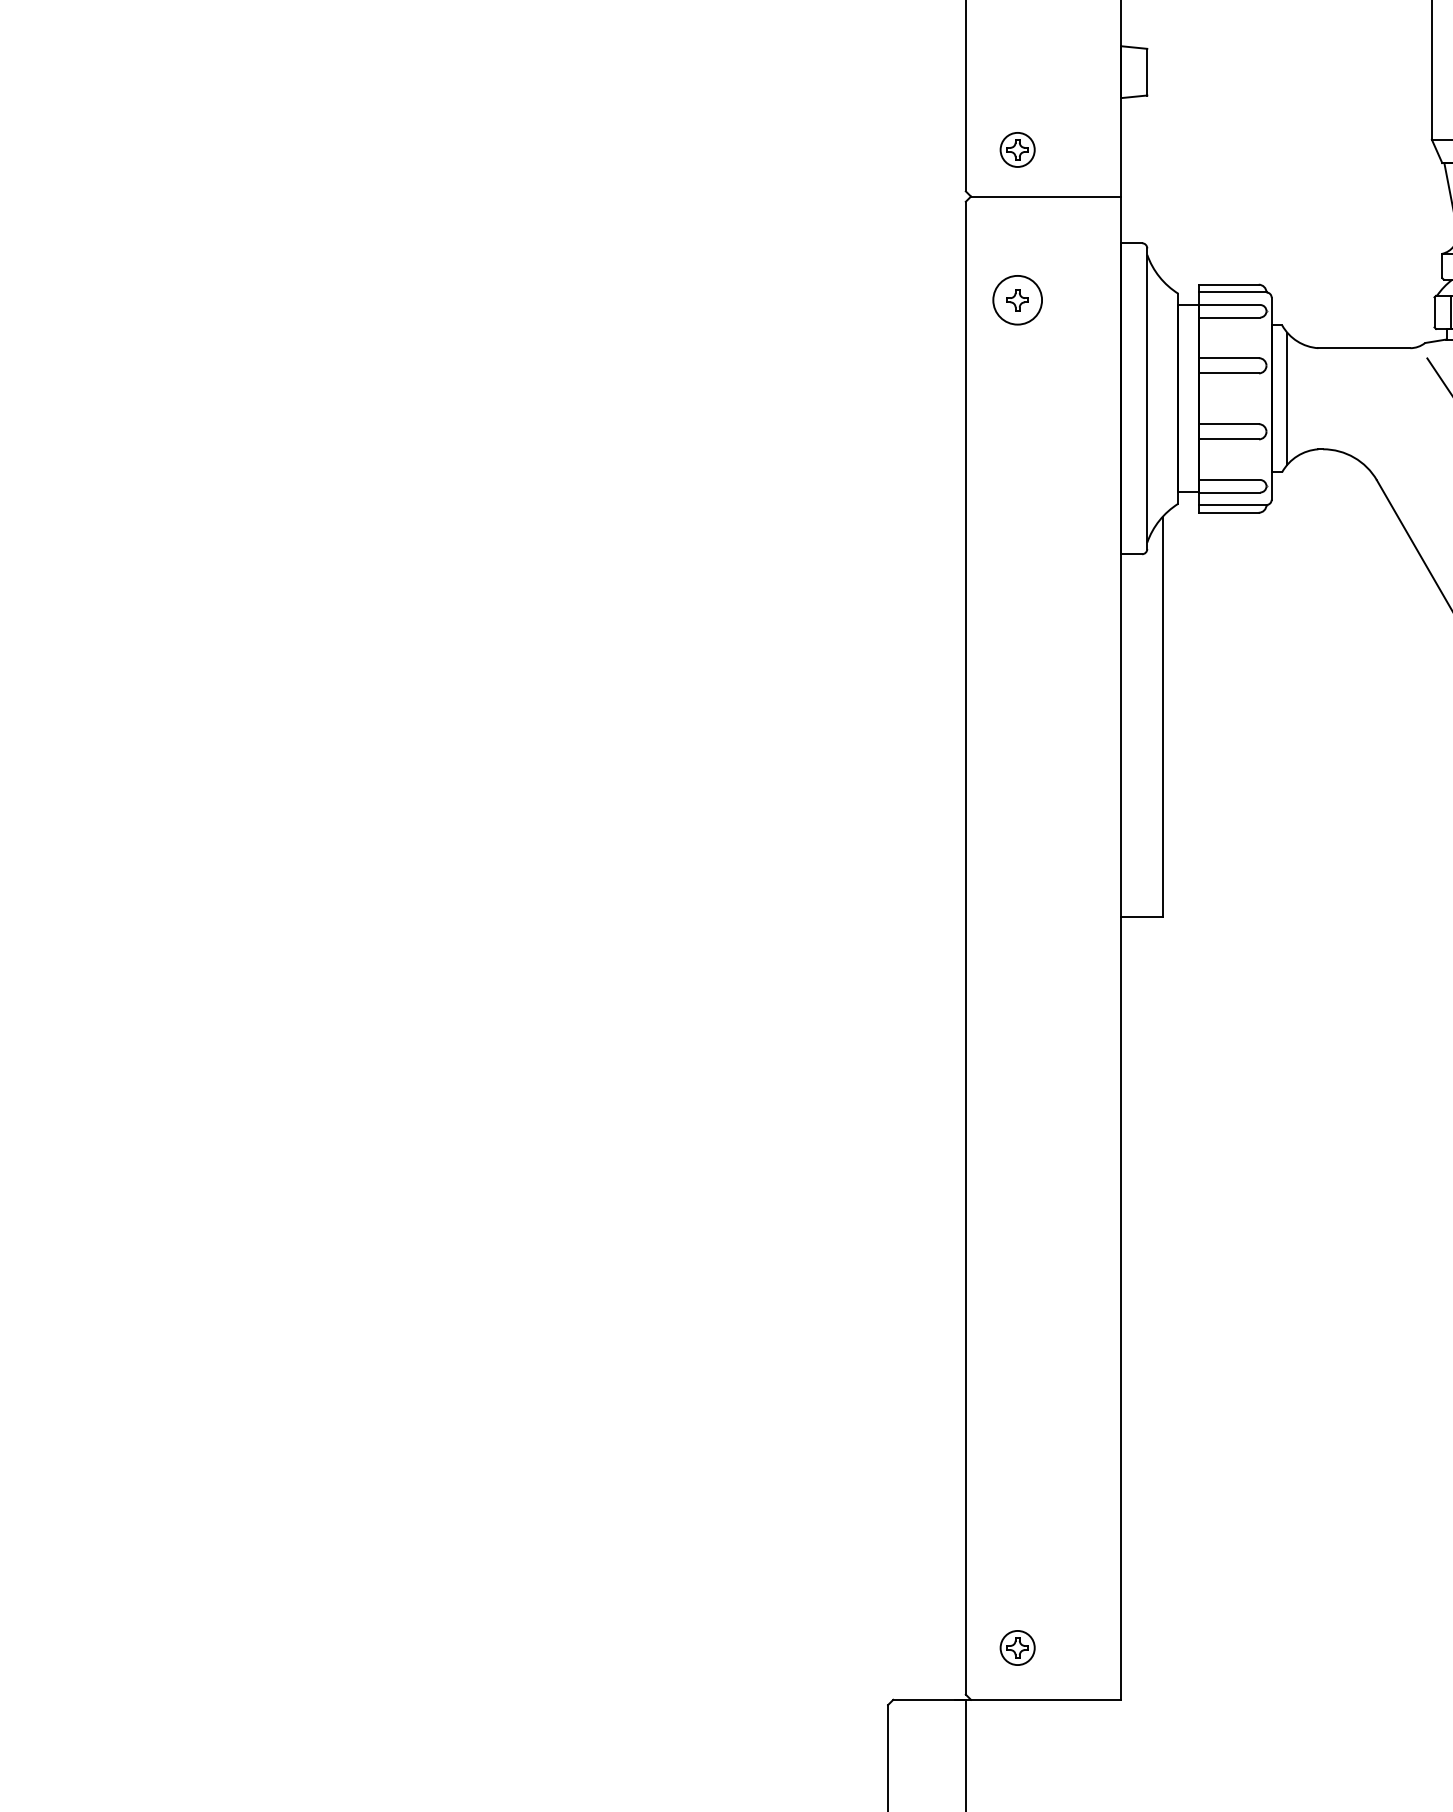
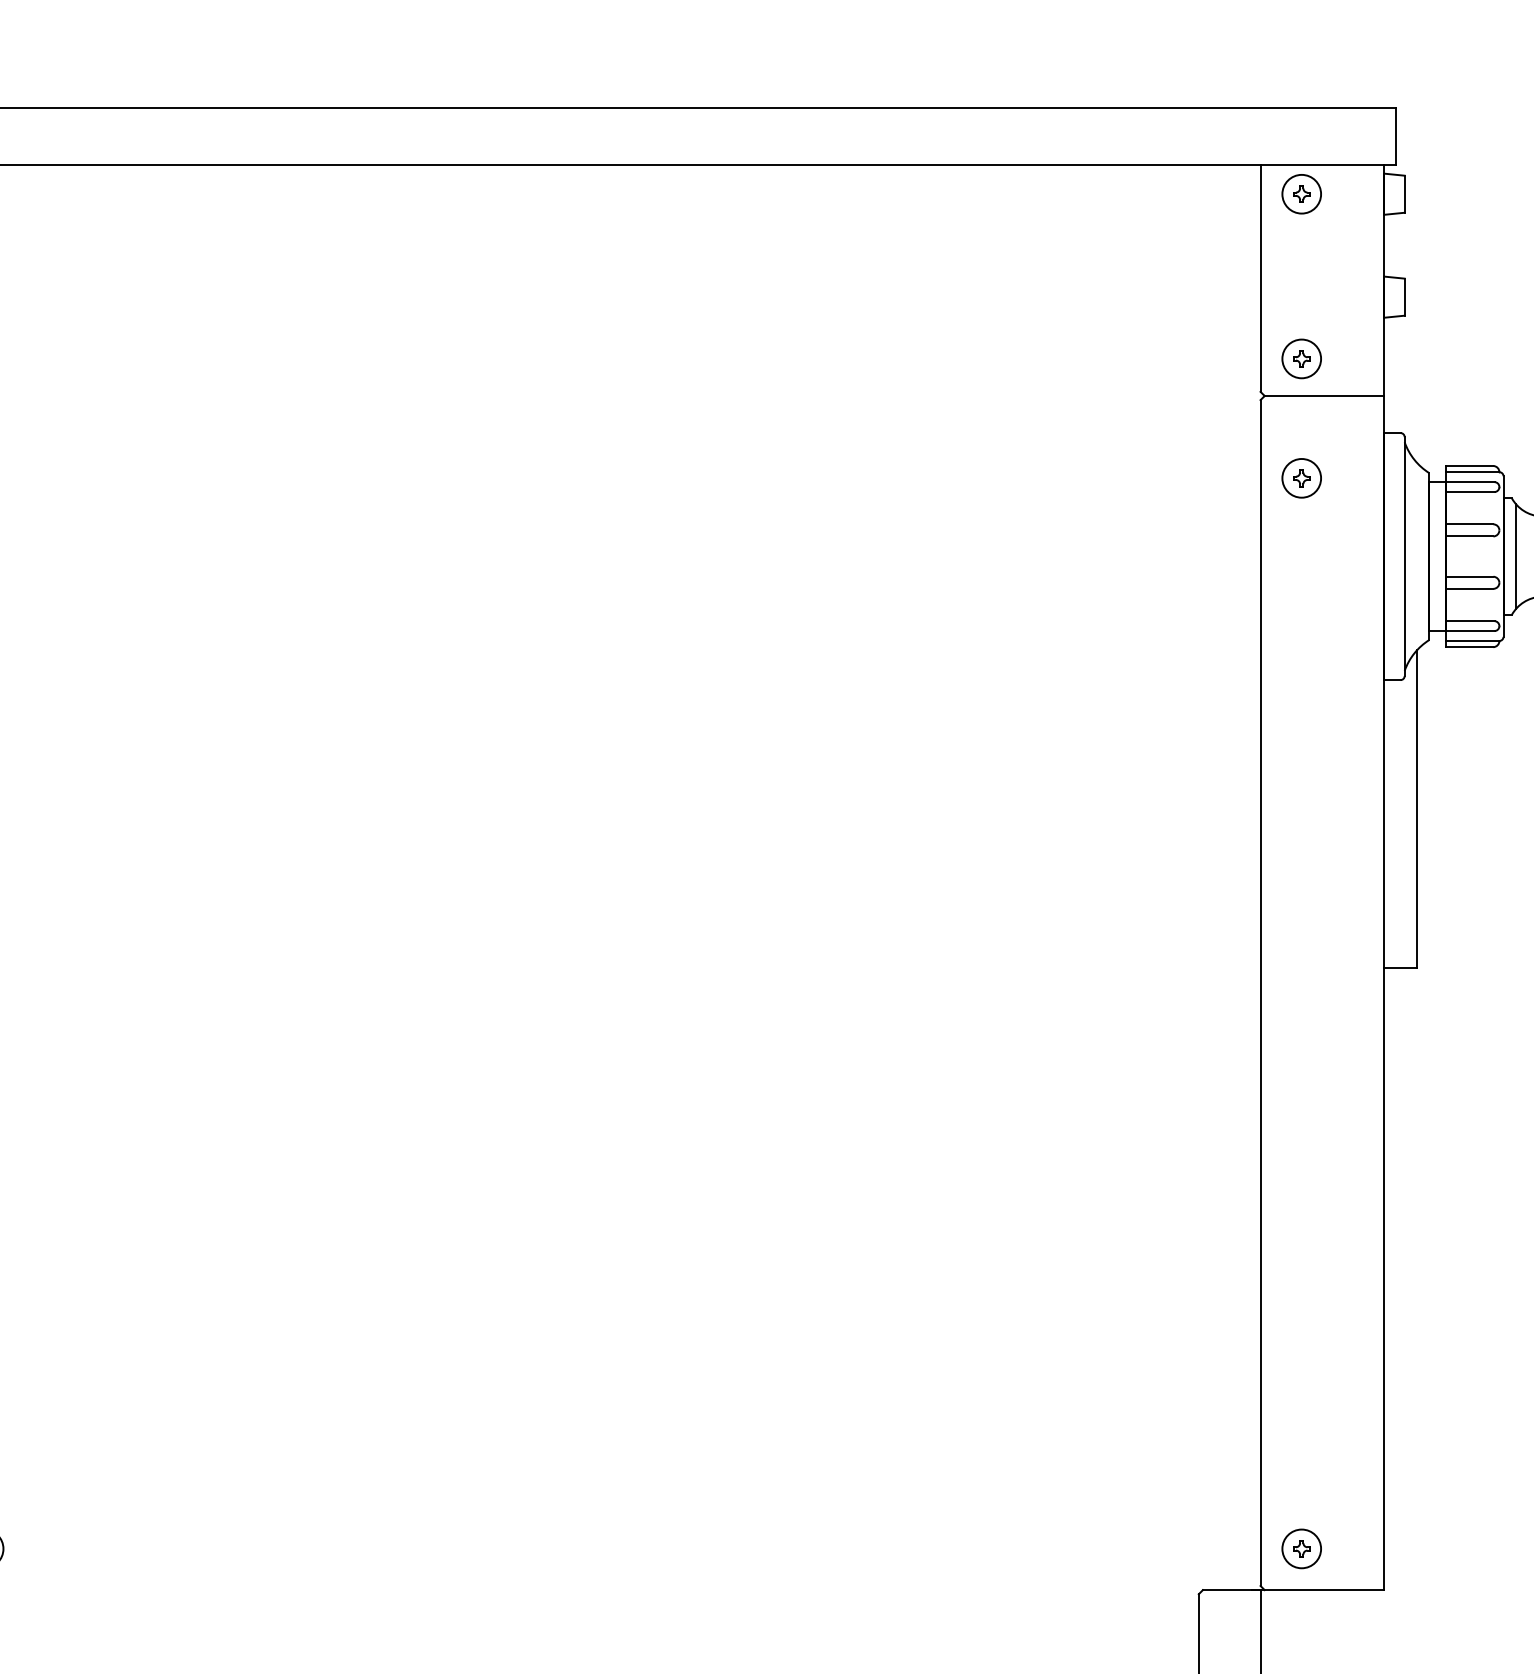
circle: (1017, 149) -> (1301, 358), size x1.43
circle: (1017, 1647) -> (1301, 1548), size x1.43

